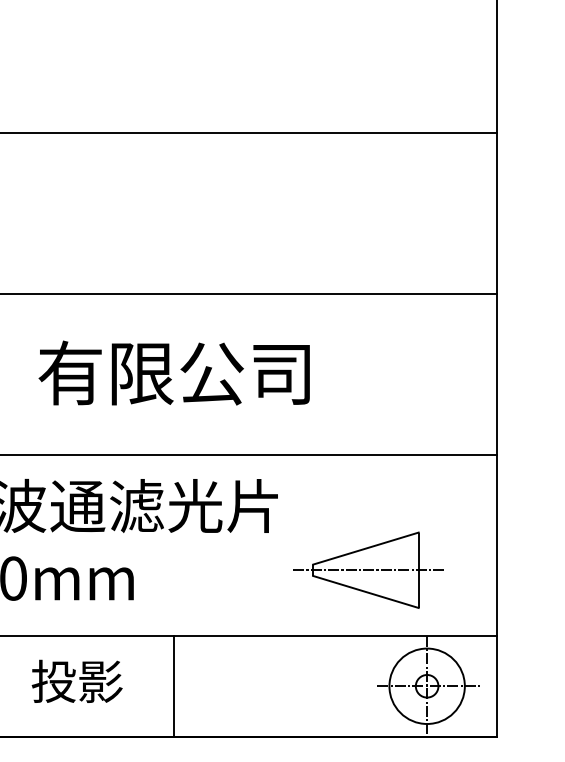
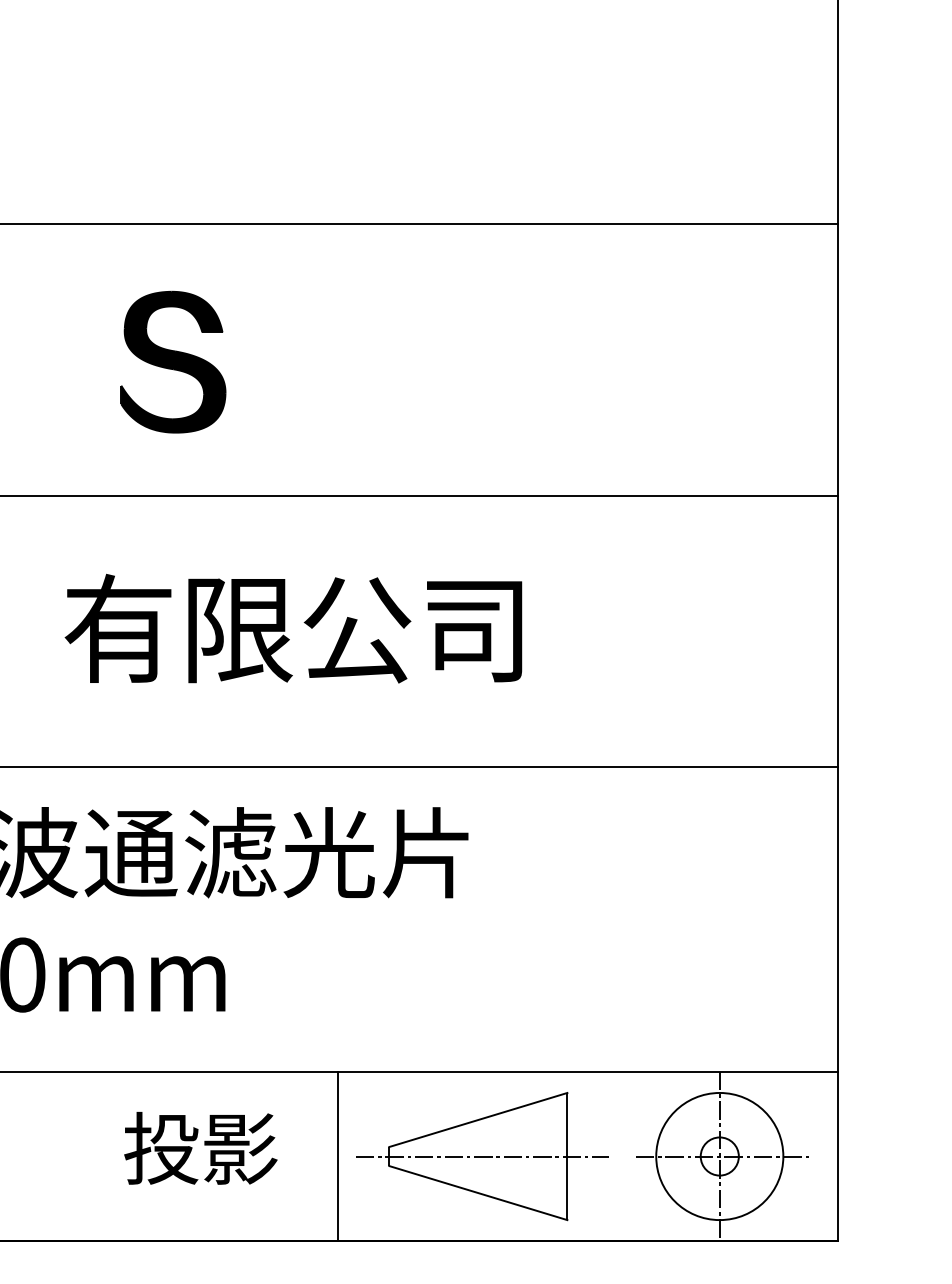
part: (102, 214) -> (172, 361), added
part: (368, 569) -> (482, 1155), moved
text: (76, 680) -> (199, 1146), moved
line: (173, 685) -> (337, 1155), moved

